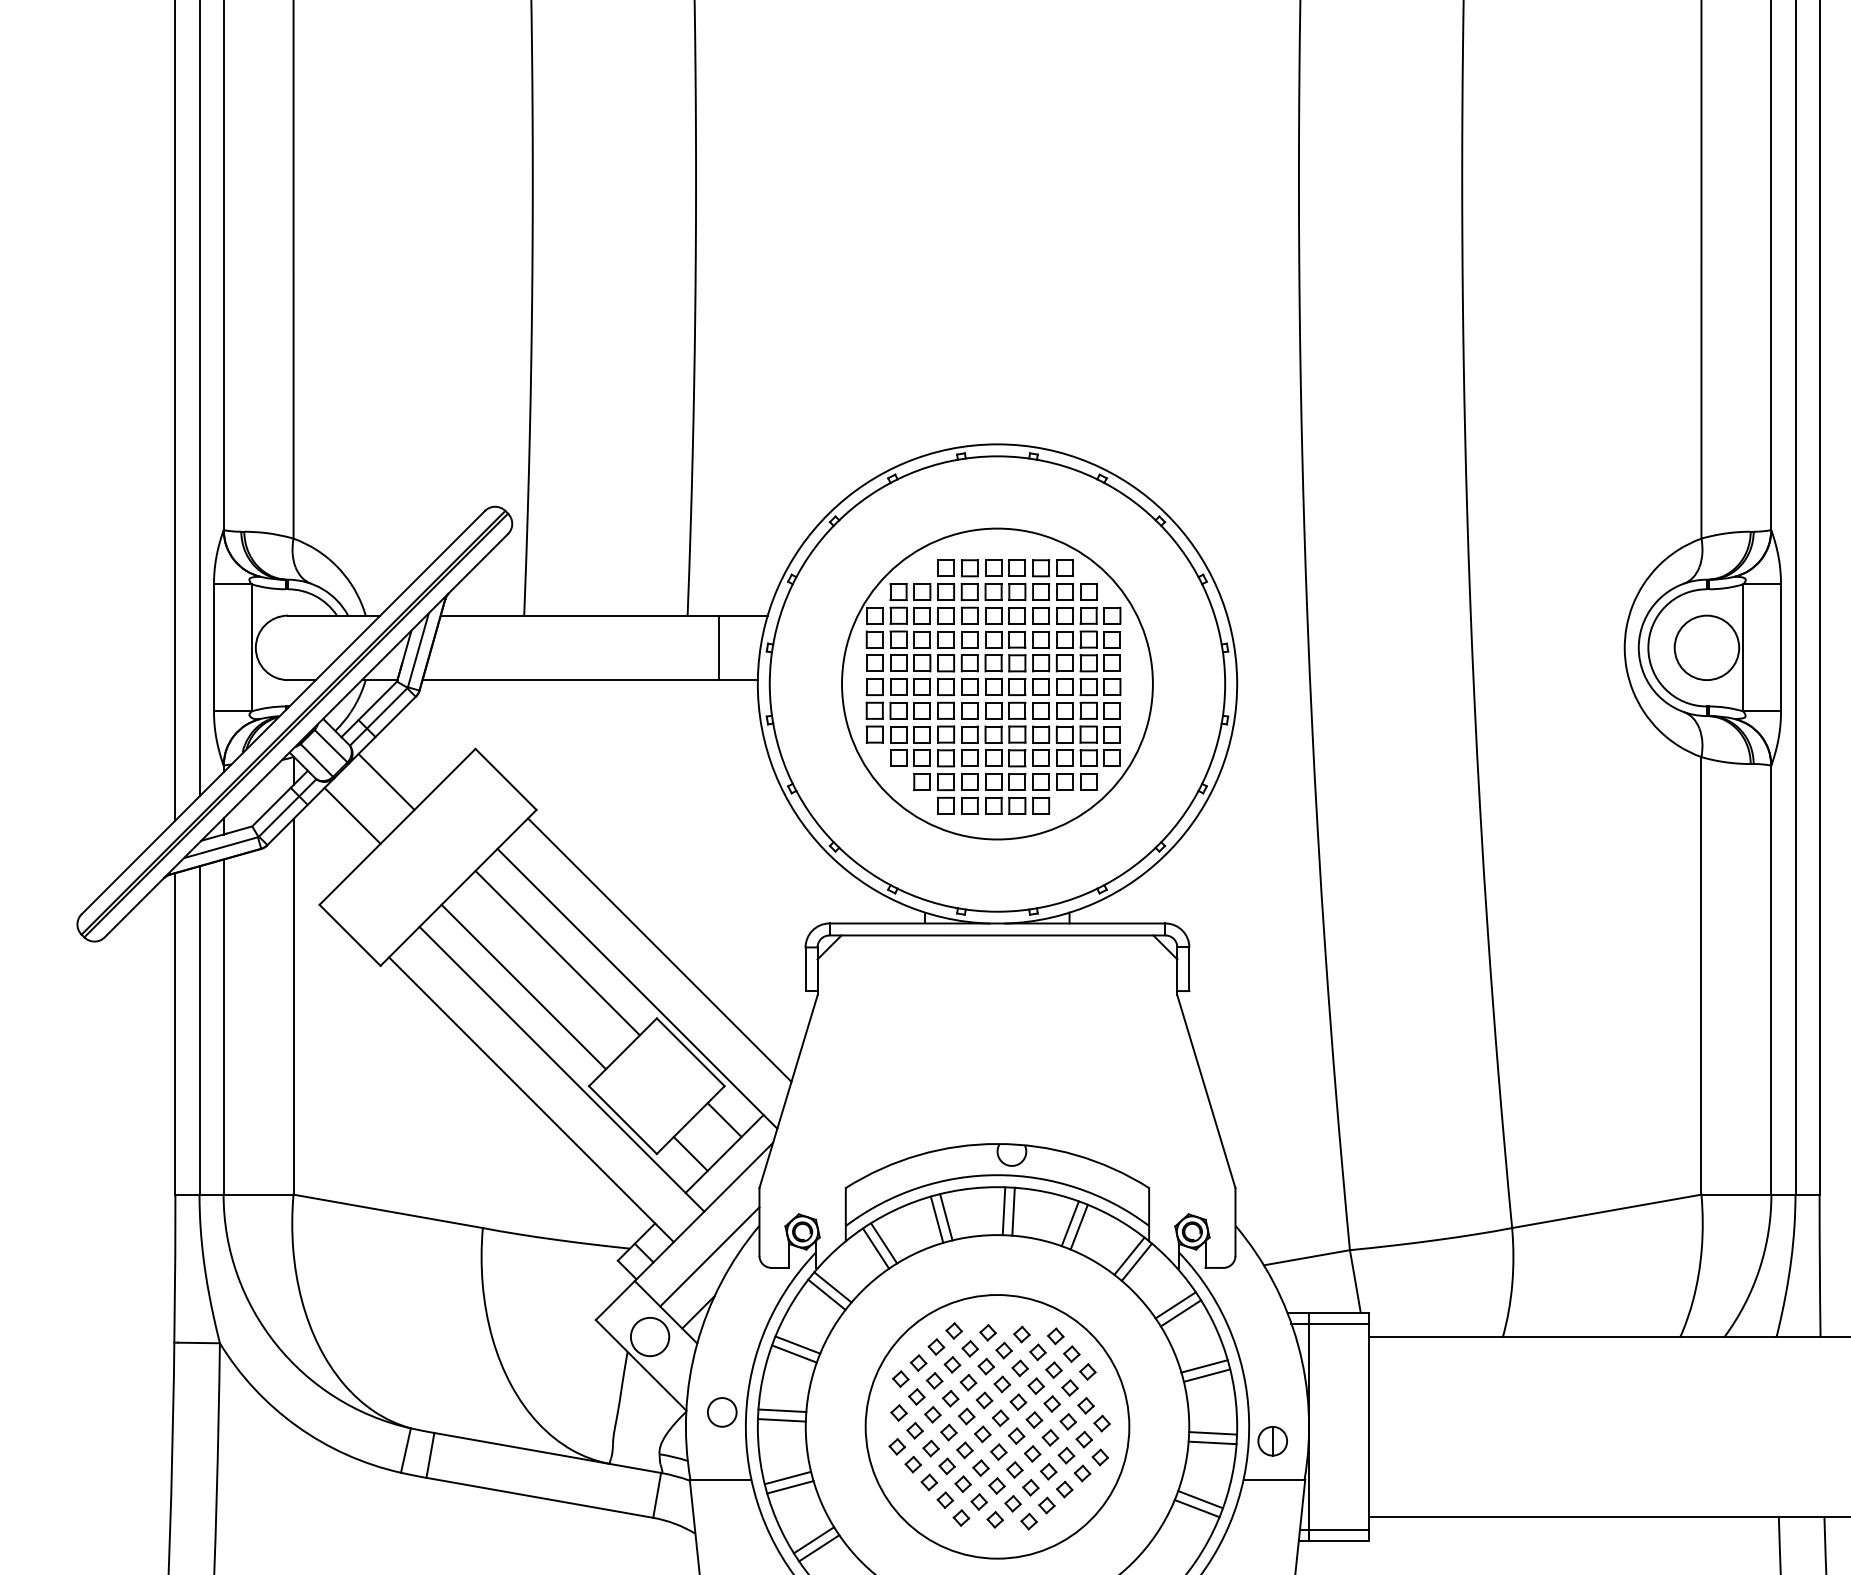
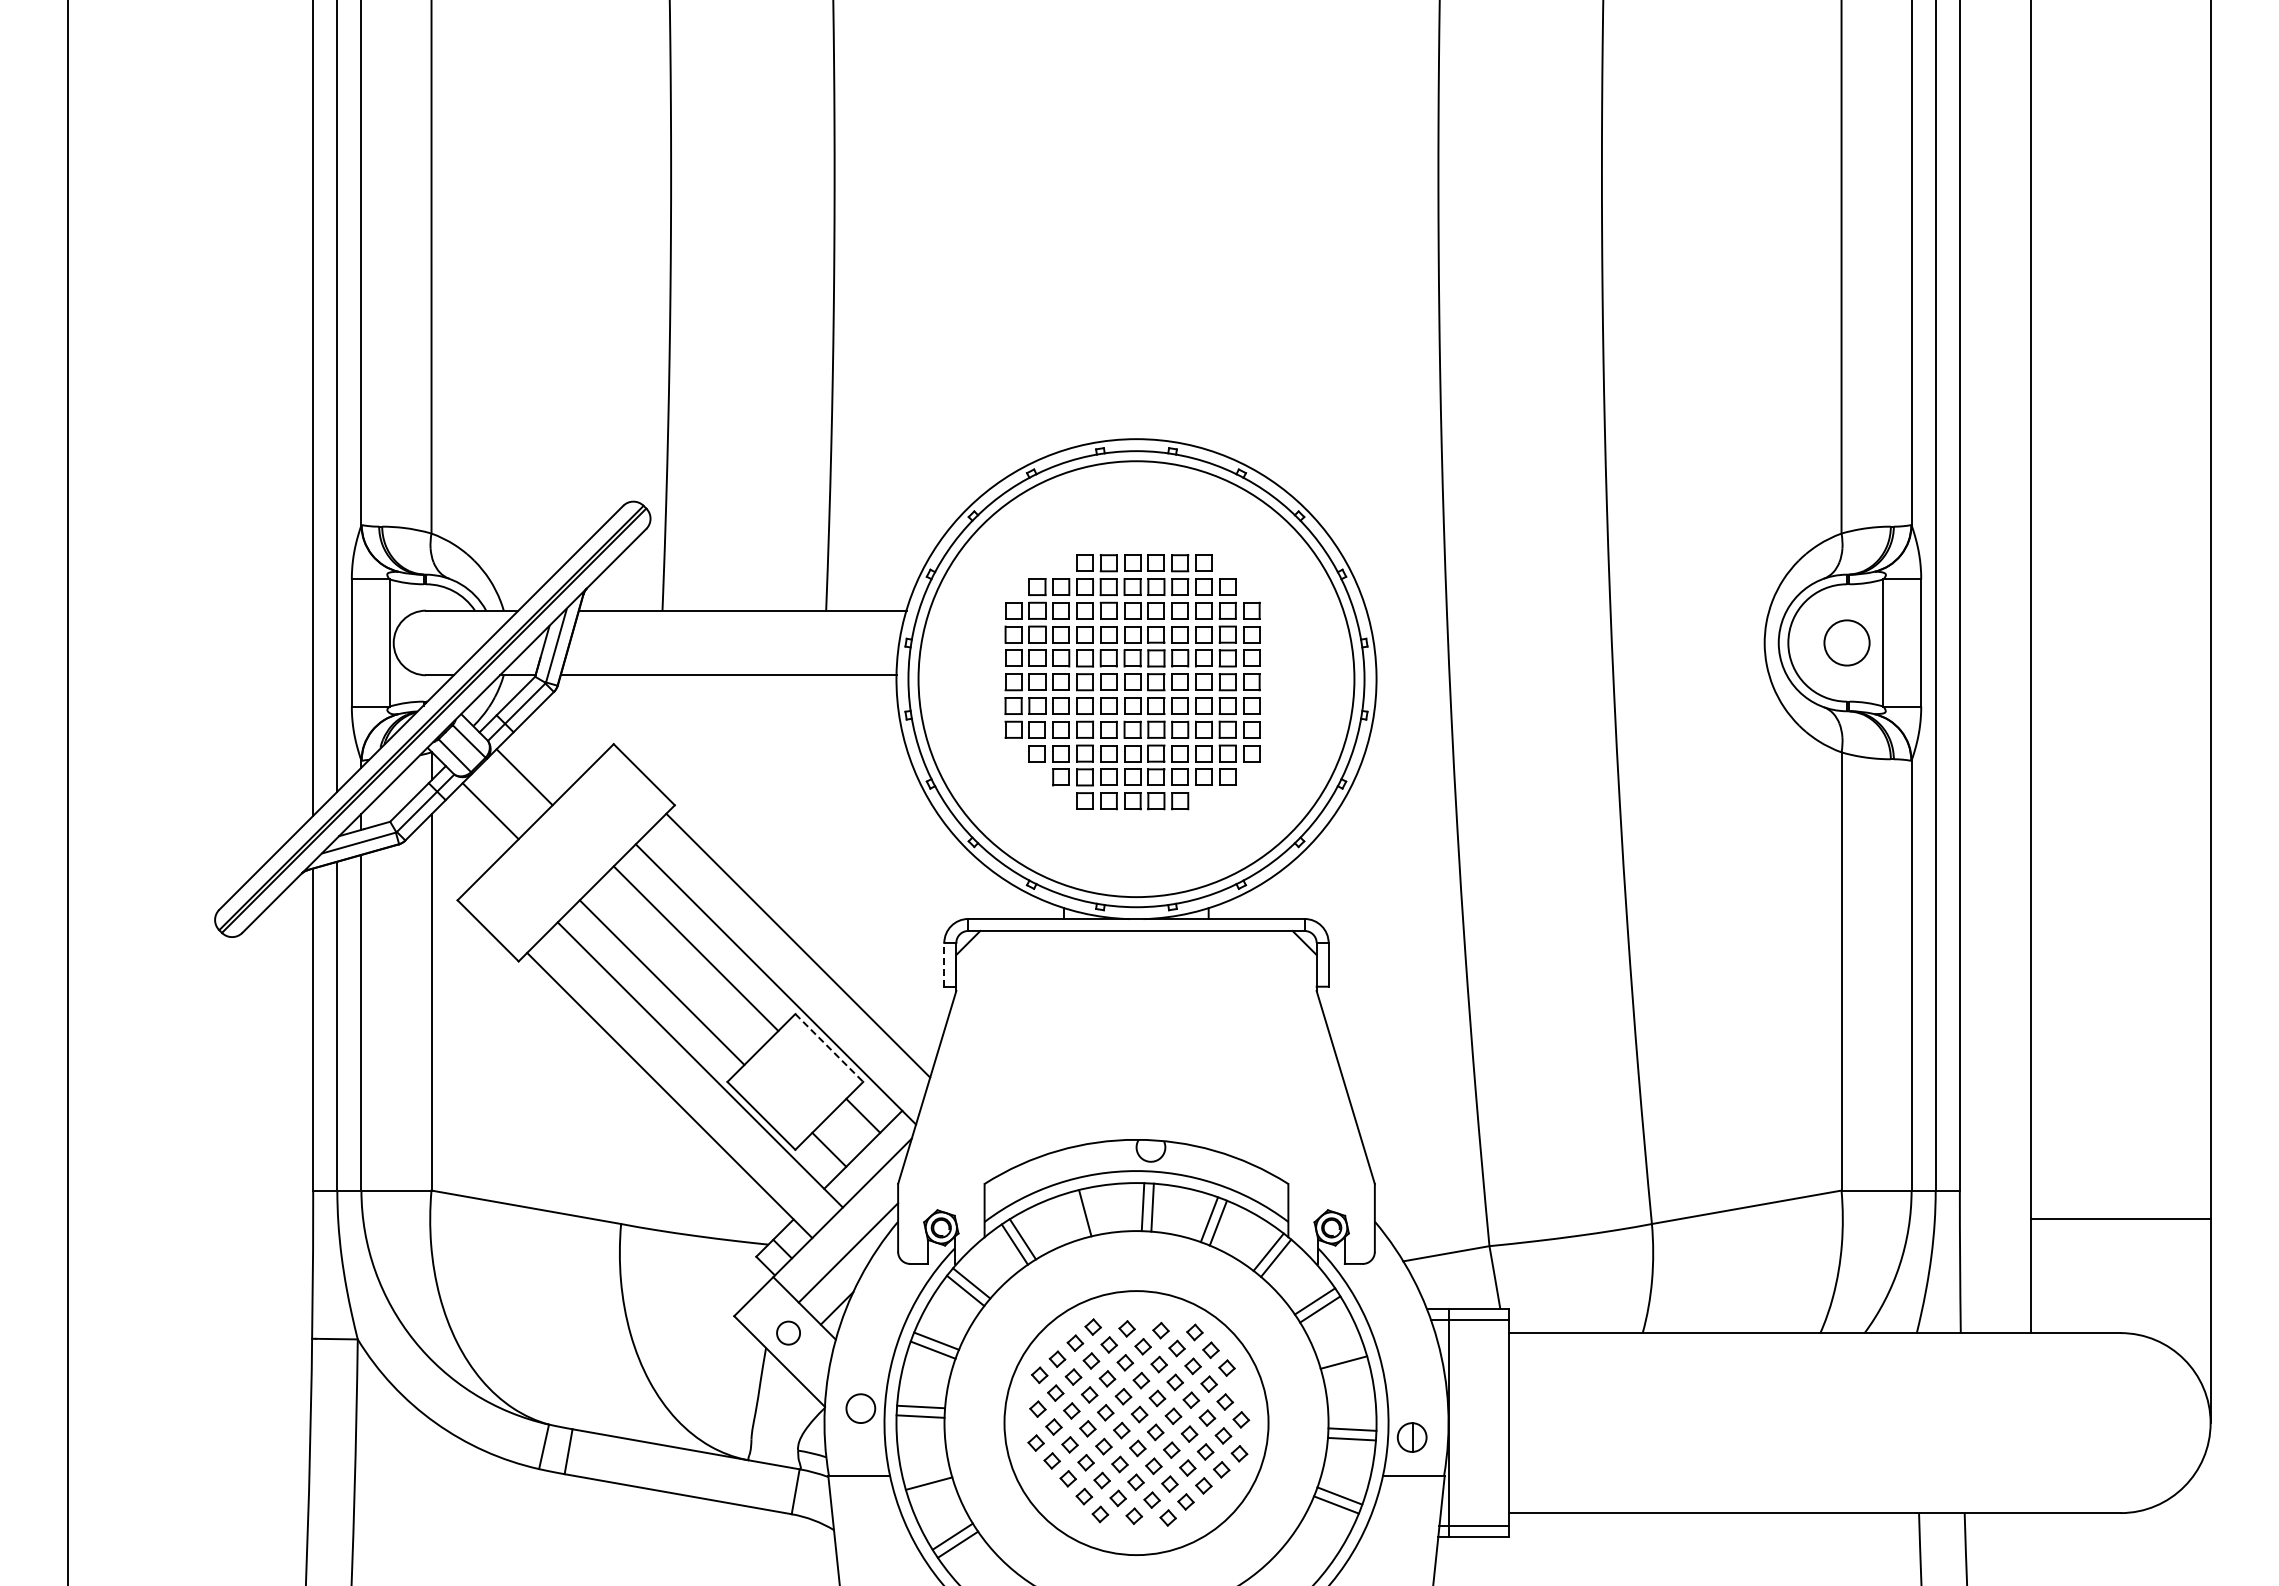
line: (719, 647) -> (858, 642), removed
circle: (1706, 647) -> (1846, 642), size x0.7
circle: (997, 683) -> (1136, 678), size x1.4
line: (805, 968) -> (944, 964), solid -> dashed
line: (690, 1052) -> (829, 1048), solid -> dashed
line: (936, 1219) -> (1075, 1215), removed
circle: (650, 1336) -> (788, 1332), size x0.6
line: (1207, 1375) -> (1346, 1371), removed
line: (787, 1478) -> (926, 1474), removed

